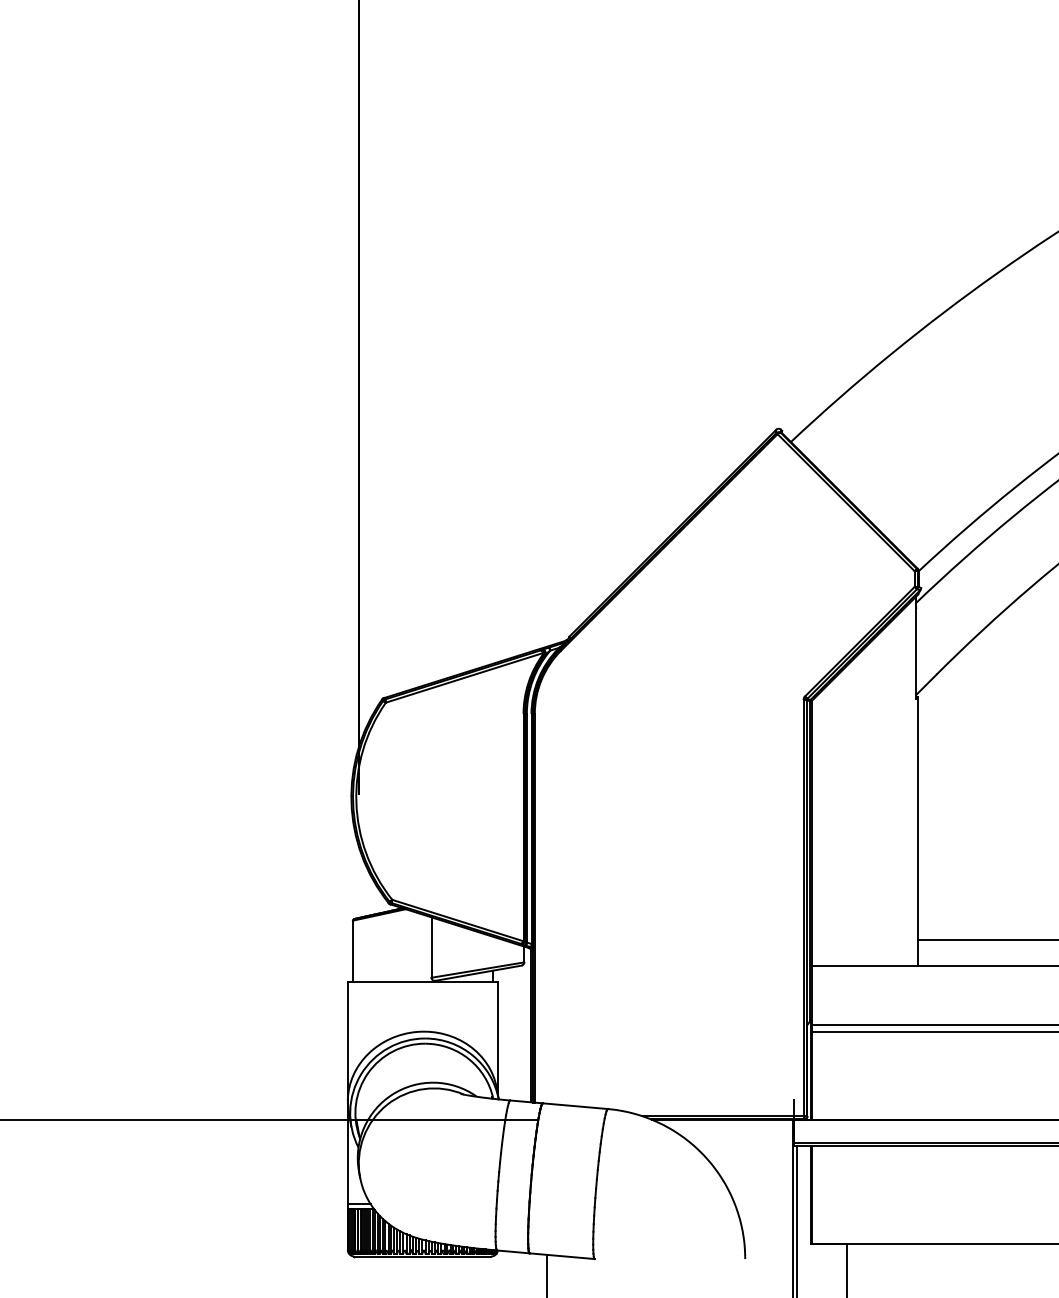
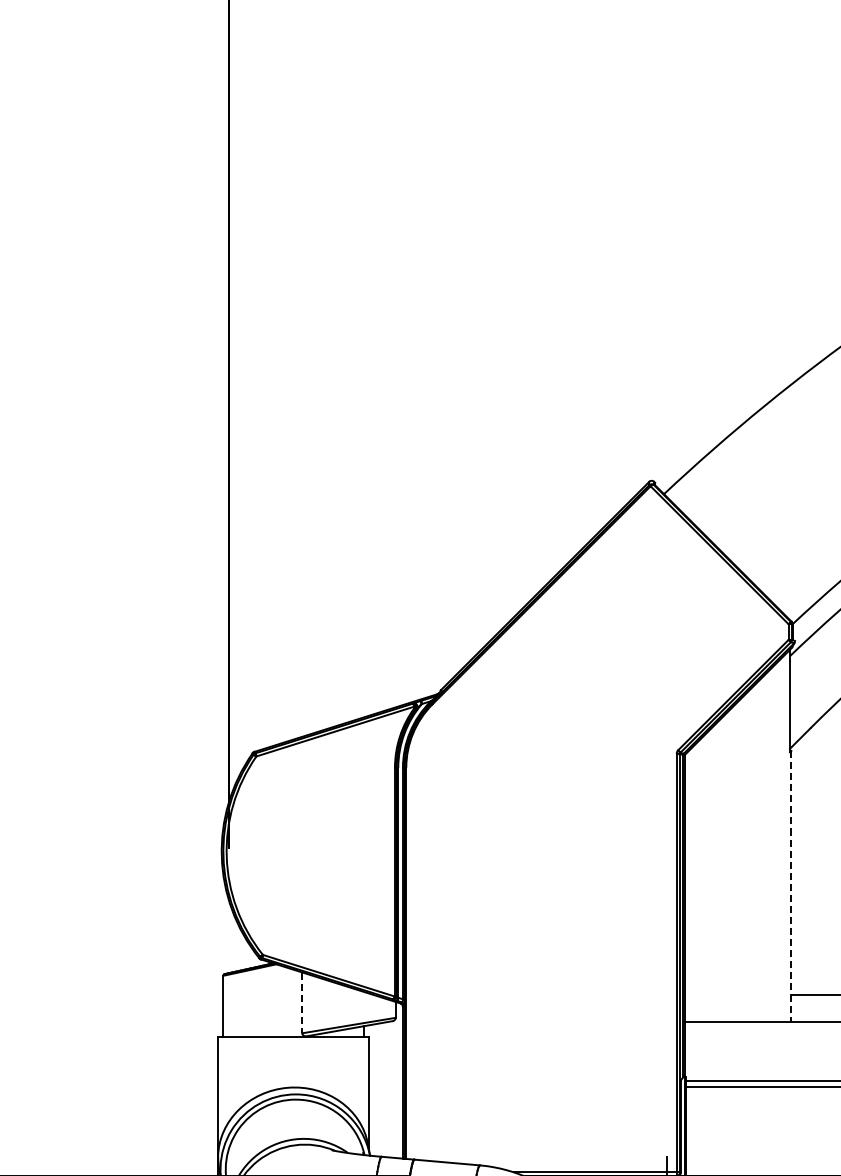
line: (917, 832) -> (791, 887), solid -> dashed
line: (431, 948) -> (302, 1003), solid -> dashed

